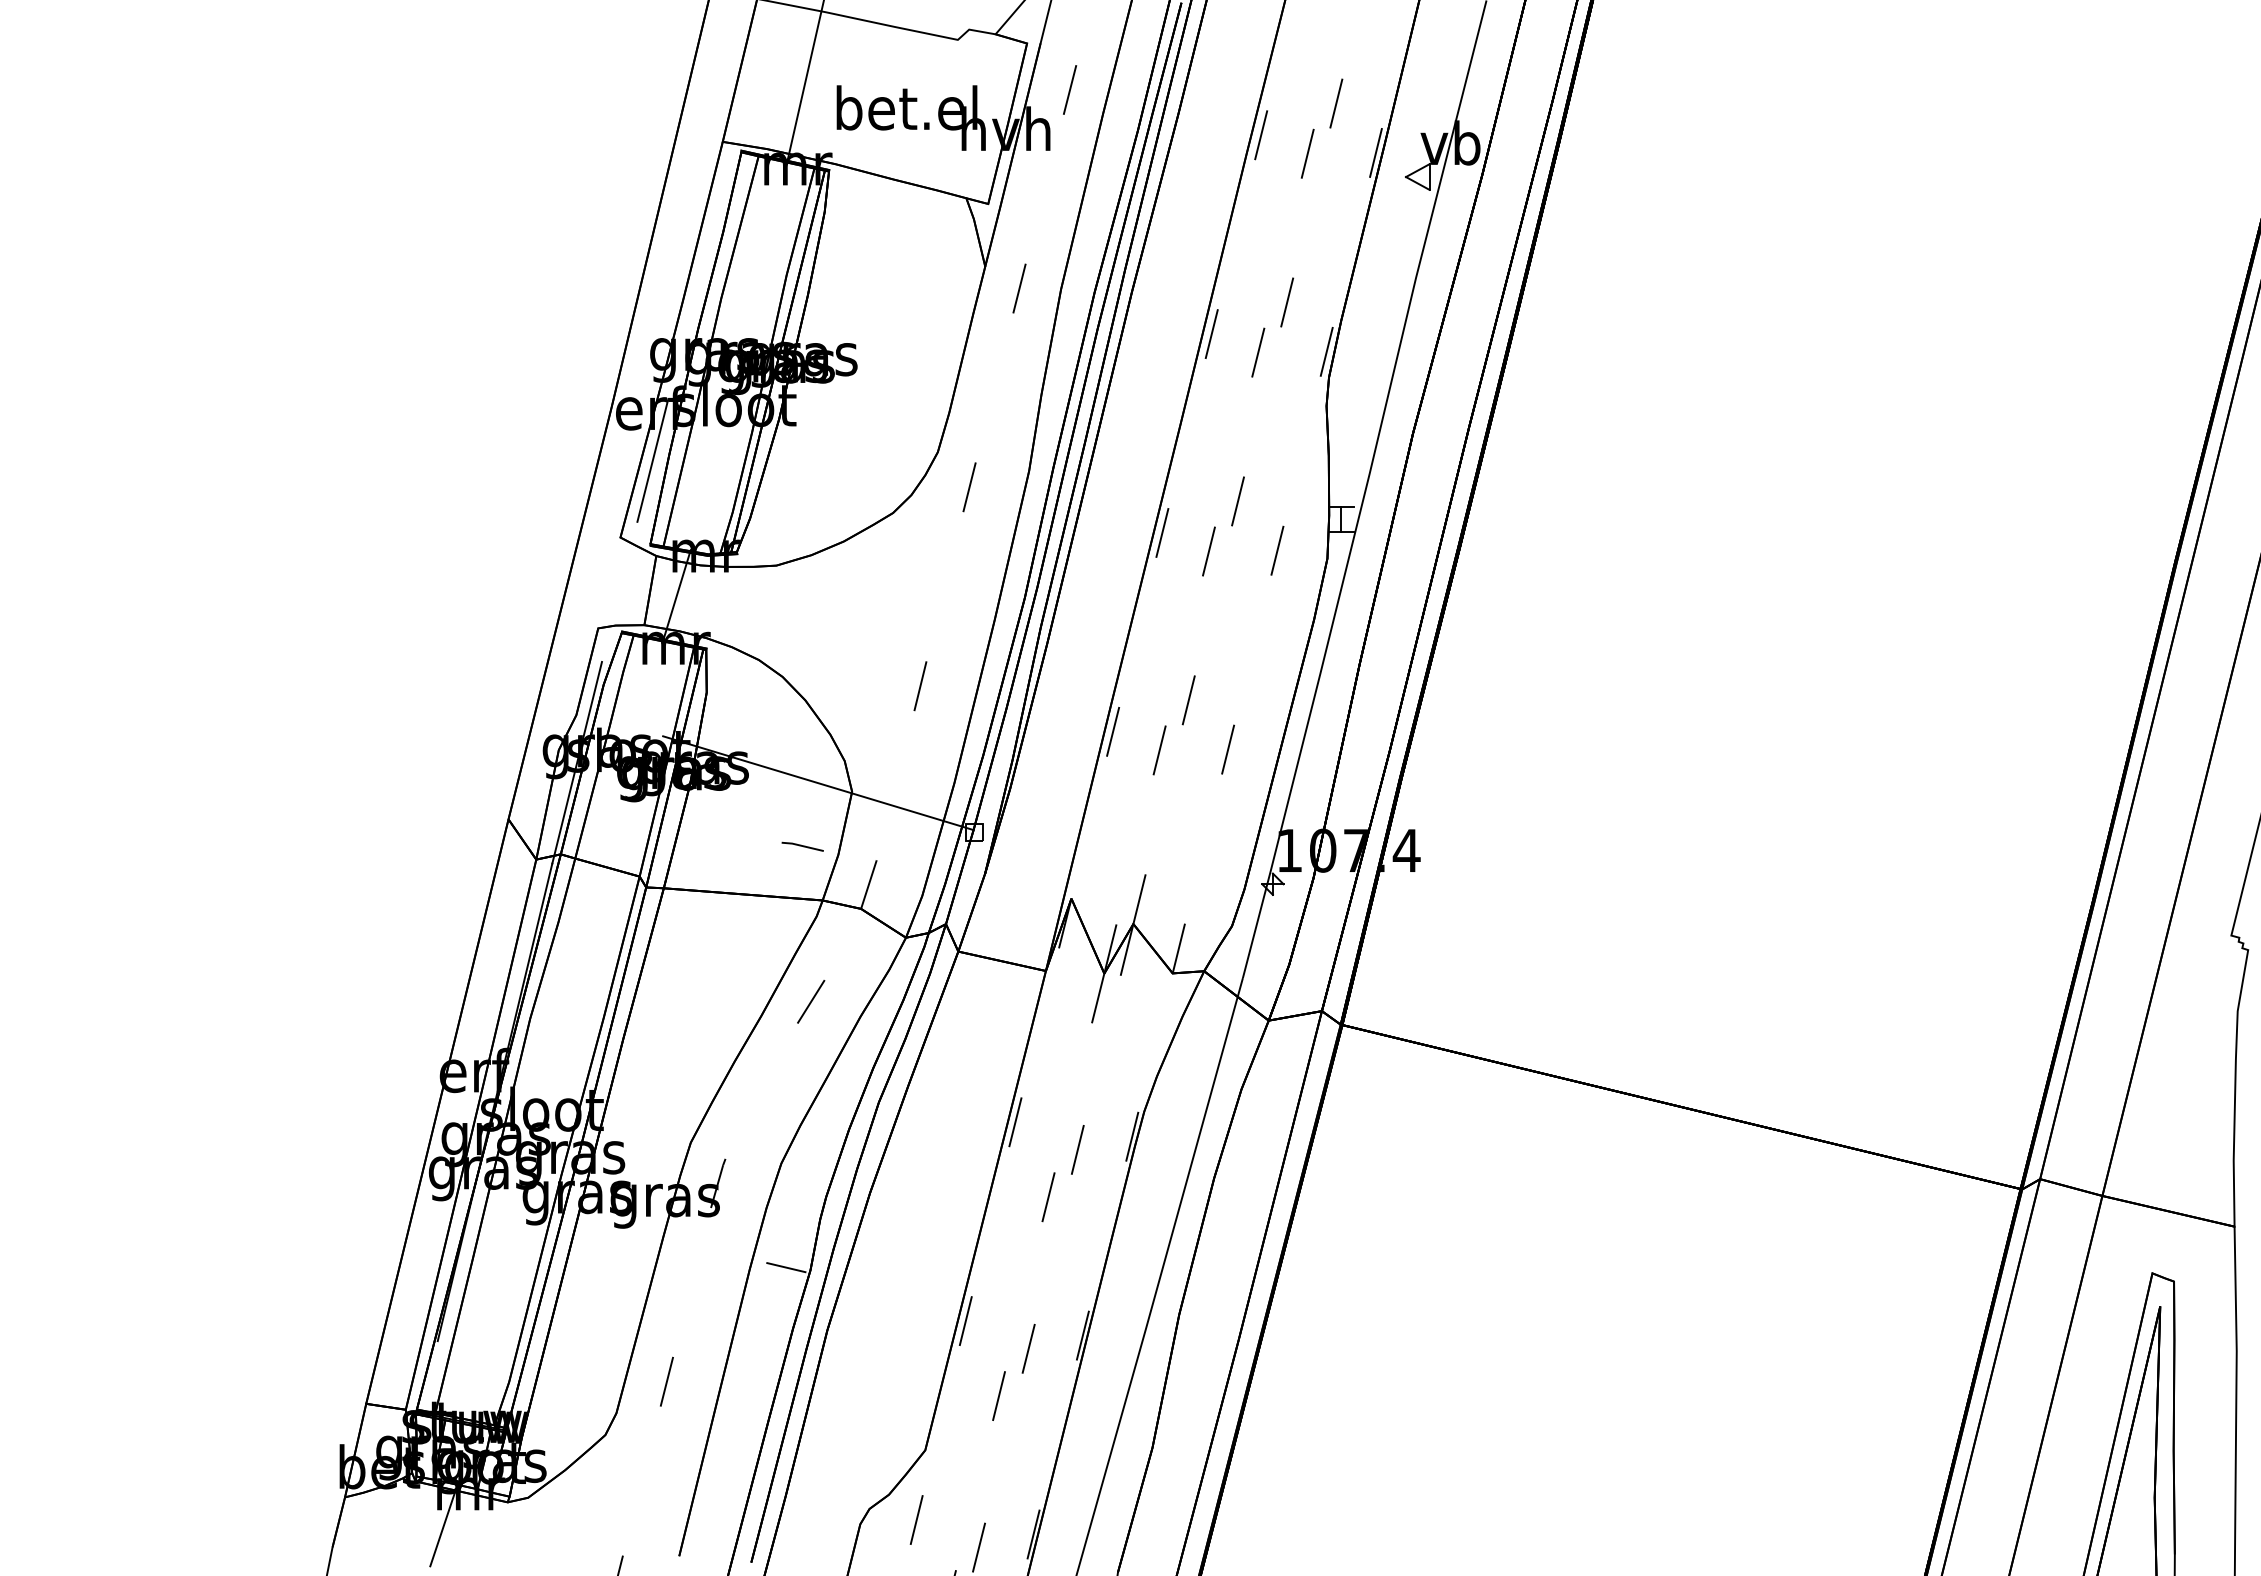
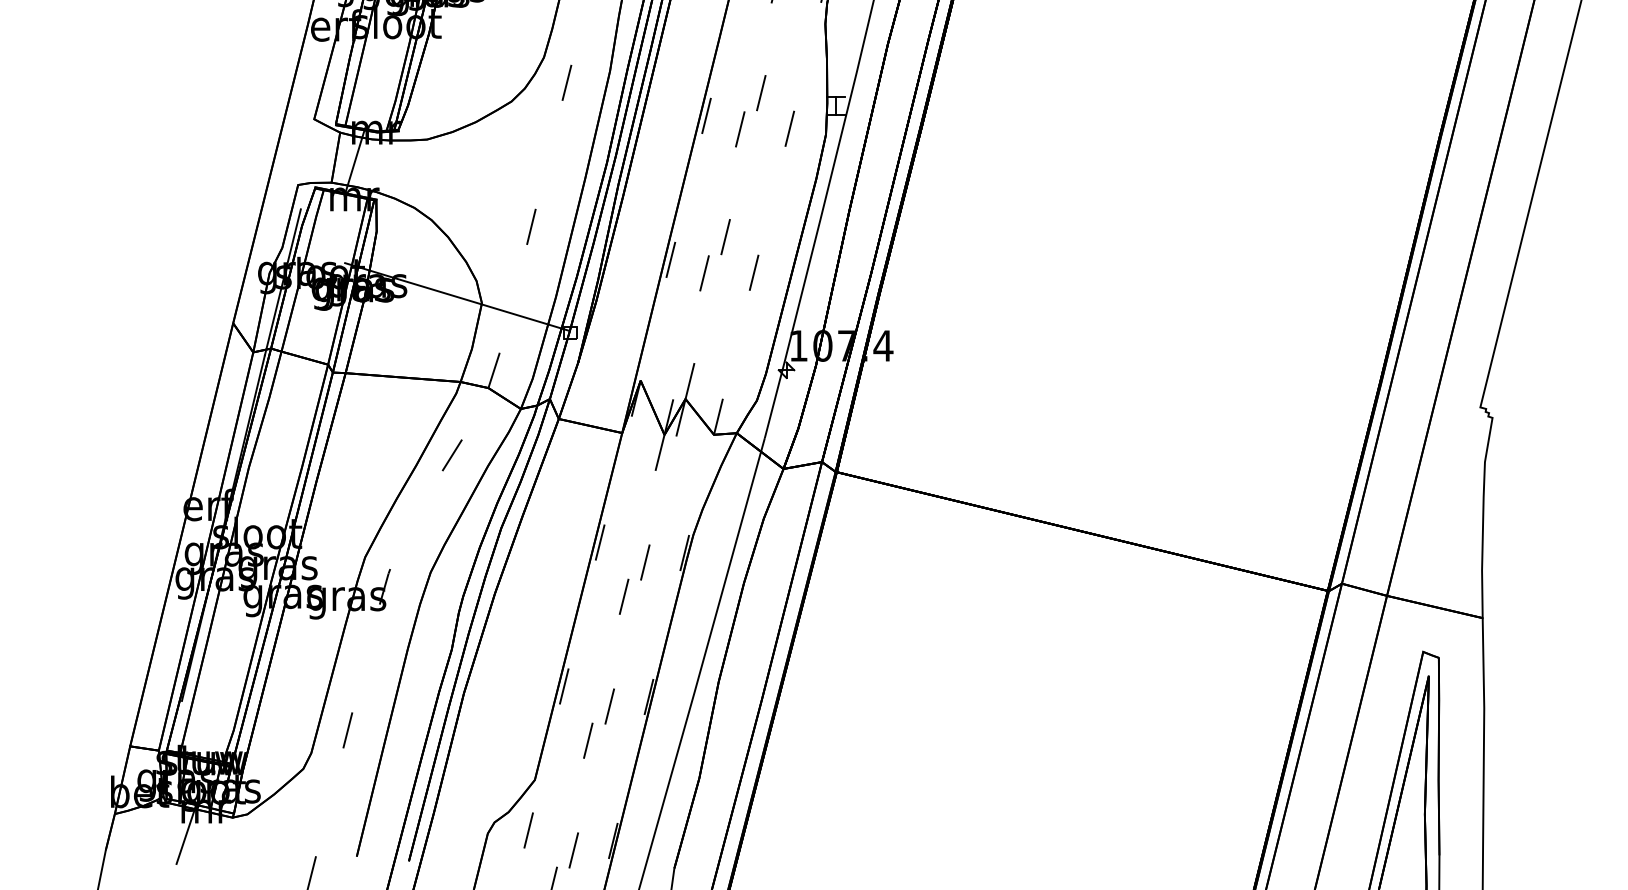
line: (652, 460) -> (337, 63), removed
line: (802, 846) -> (446, 342), removed
line: (786, 1267) -> (434, 647), removed

